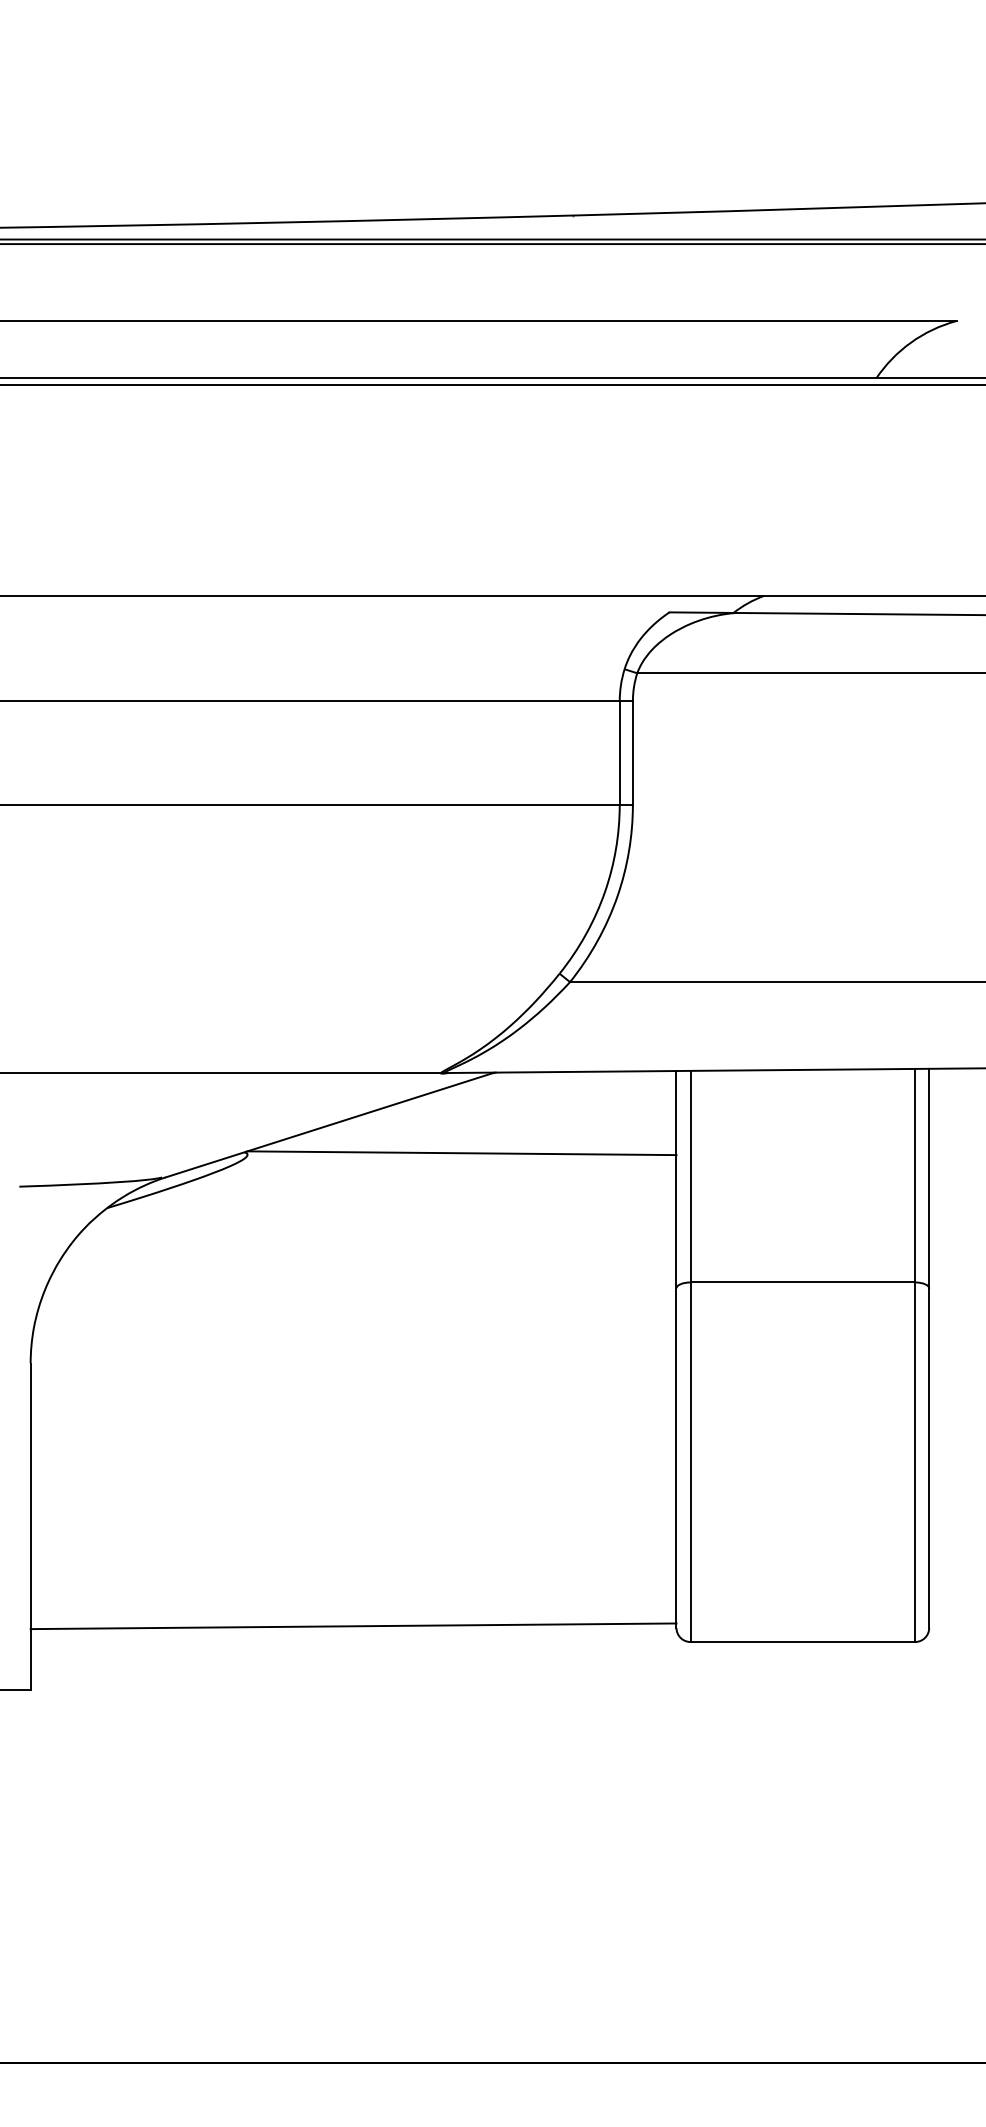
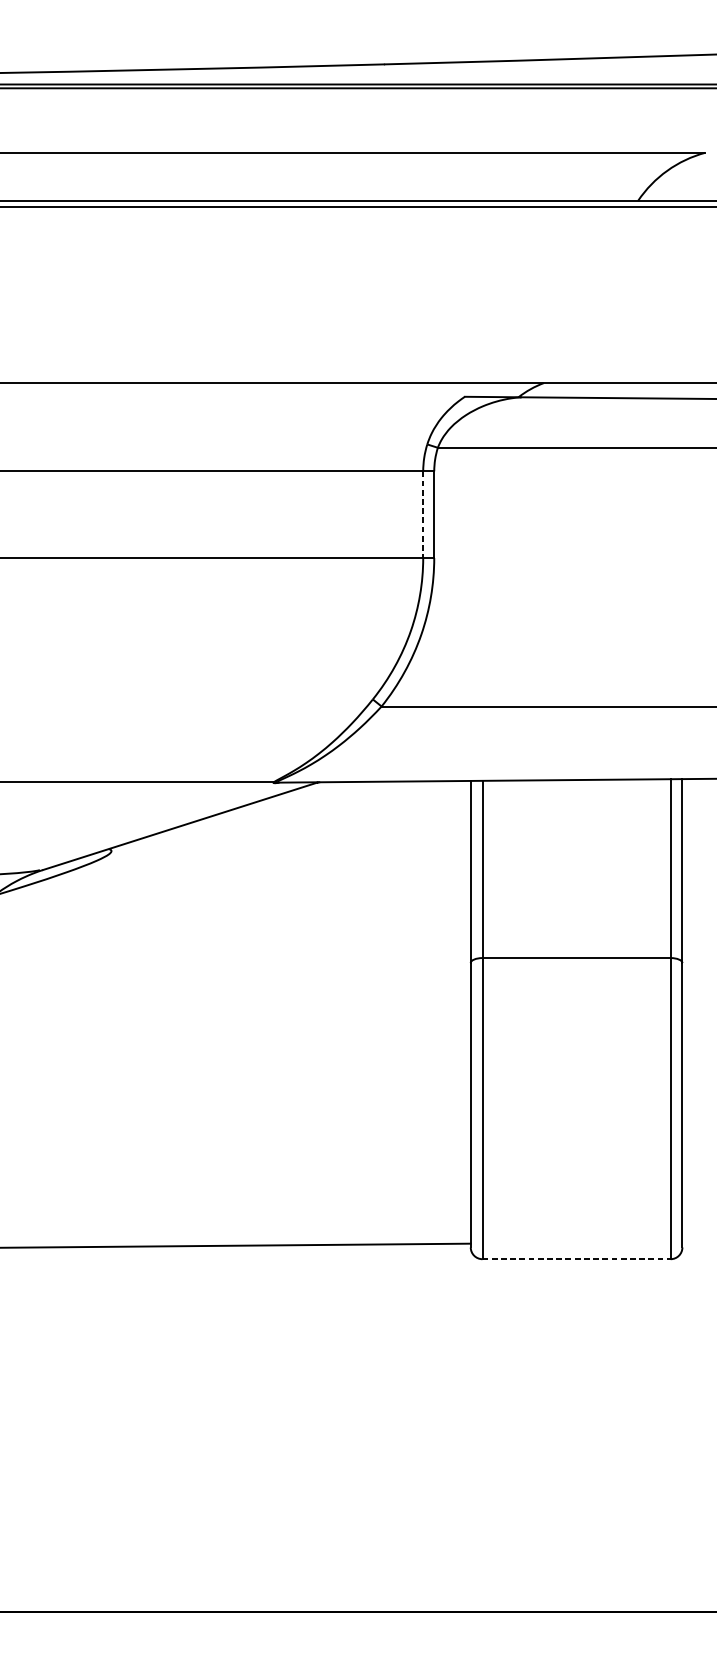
line: (619, 753) -> (423, 515), solid -> dashed
line: (461, 1153) -> (290, 850), removed
line: (803, 1642) -> (577, 1259), solid -> dashed

